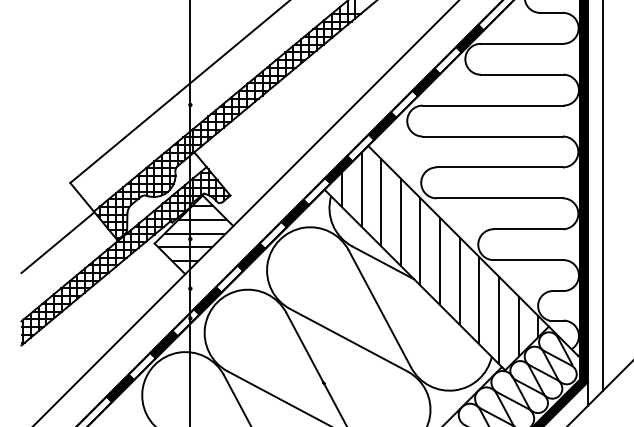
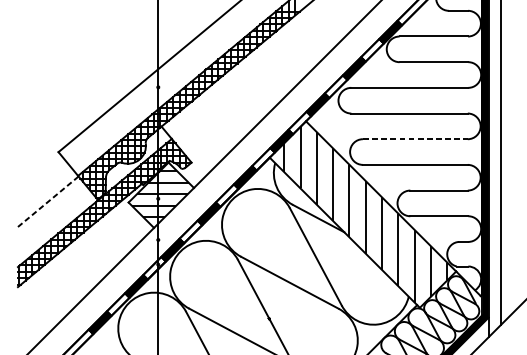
line: (500, 167) -> (415, 139), solid -> dashed
line: (58, 242) -> (48, 201), solid -> dashed

